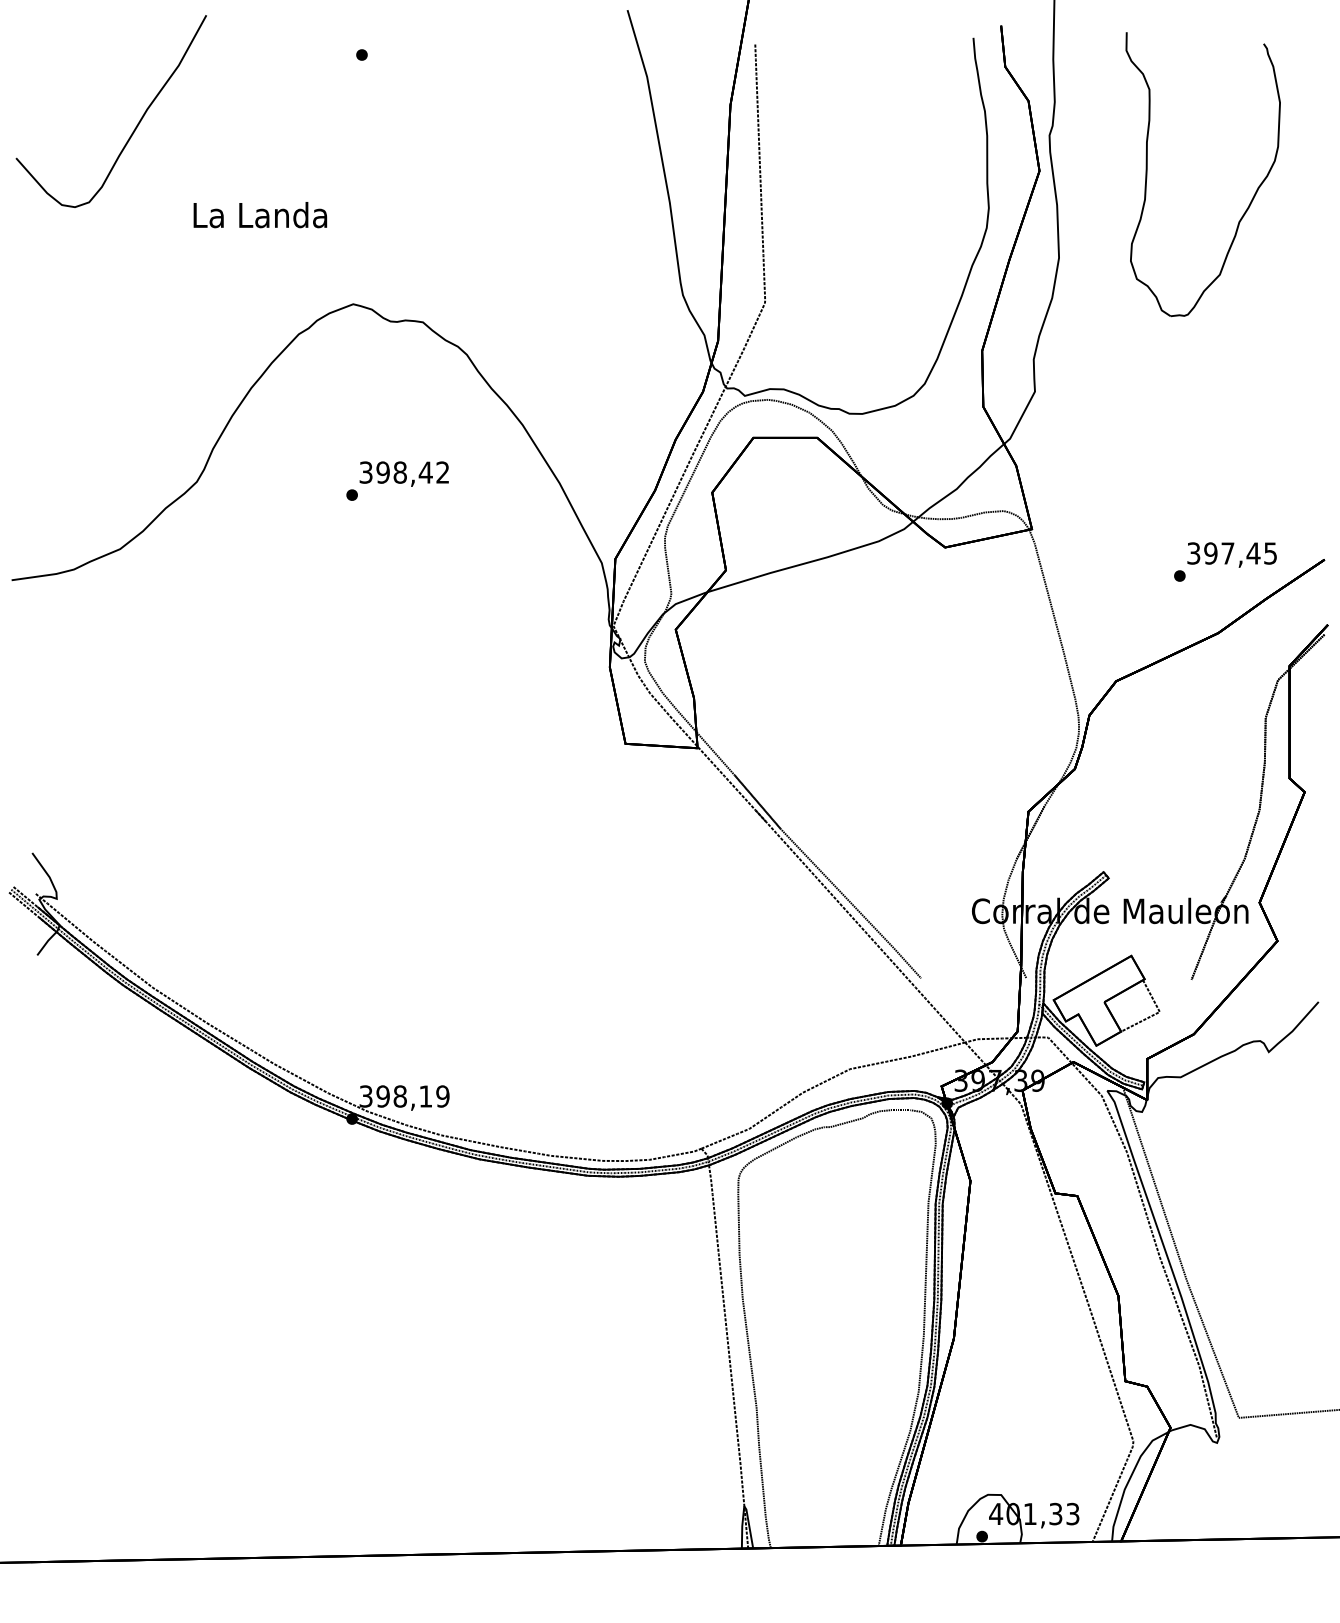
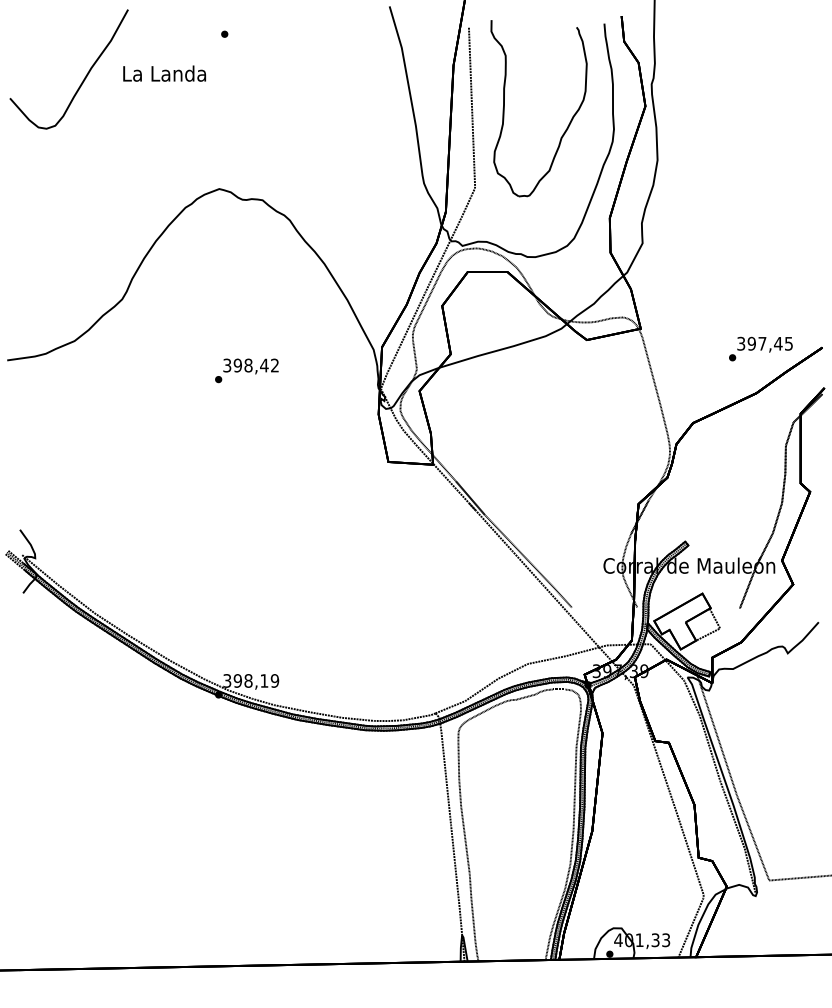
part: (1147, 174) -> (504, 108), moved
text: (260, 214) -> (164, 73), moved
text: (397, 480) -> (246, 370), moved

